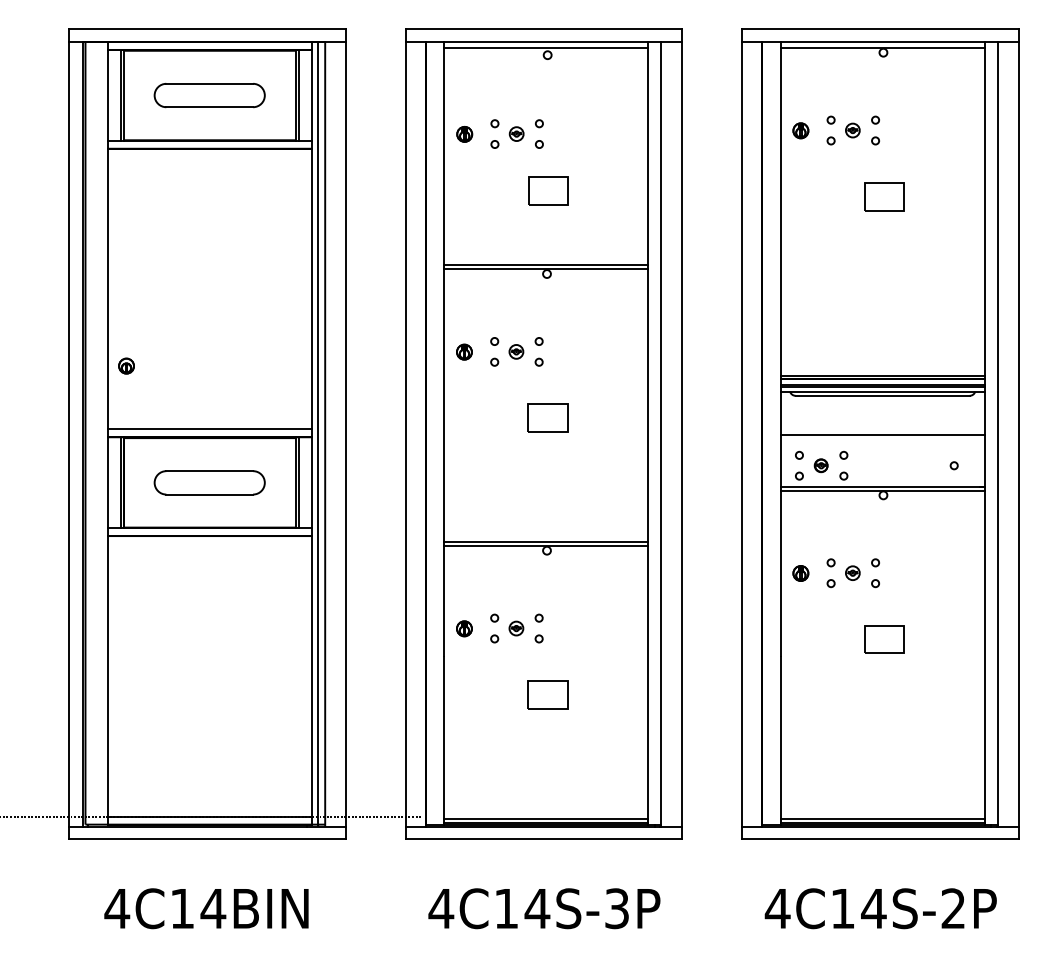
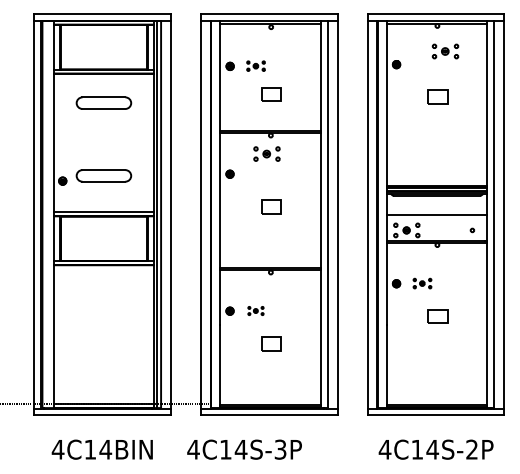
part: (208, 94) -> (103, 102), moved
part: (853, 130) -> (445, 51), moved
part: (515, 132) -> (255, 65), size x0.7
part: (515, 350) -> (266, 153), moved
part: (208, 482) -> (103, 175), moved
part: (853, 572) -> (422, 283), size x0.7
part: (515, 627) -> (255, 310), size x0.6
text: (544, 908) -> (244, 449), moved

